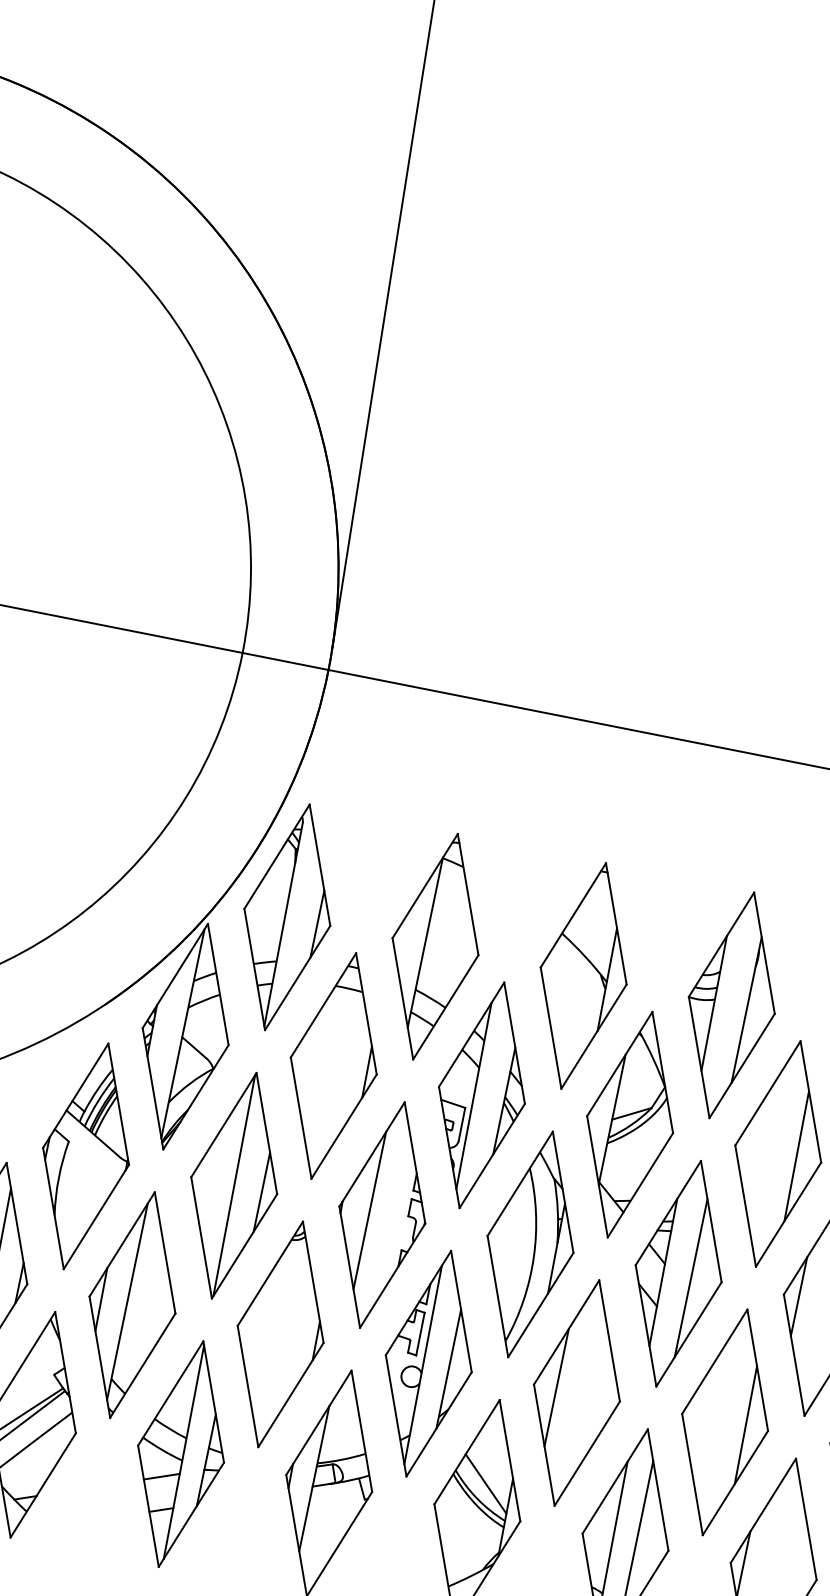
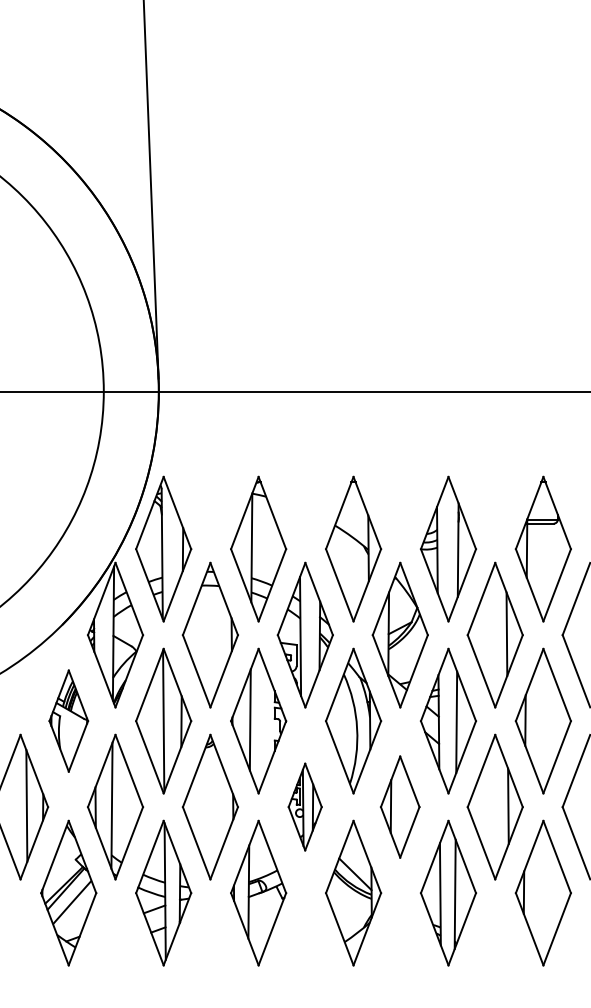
part: (85, 1155) -> (68, 720), size x0.7
part: (427, 1362) -> (304, 806), size x0.6
part: (575, 1391) -> (399, 806), size x0.7

